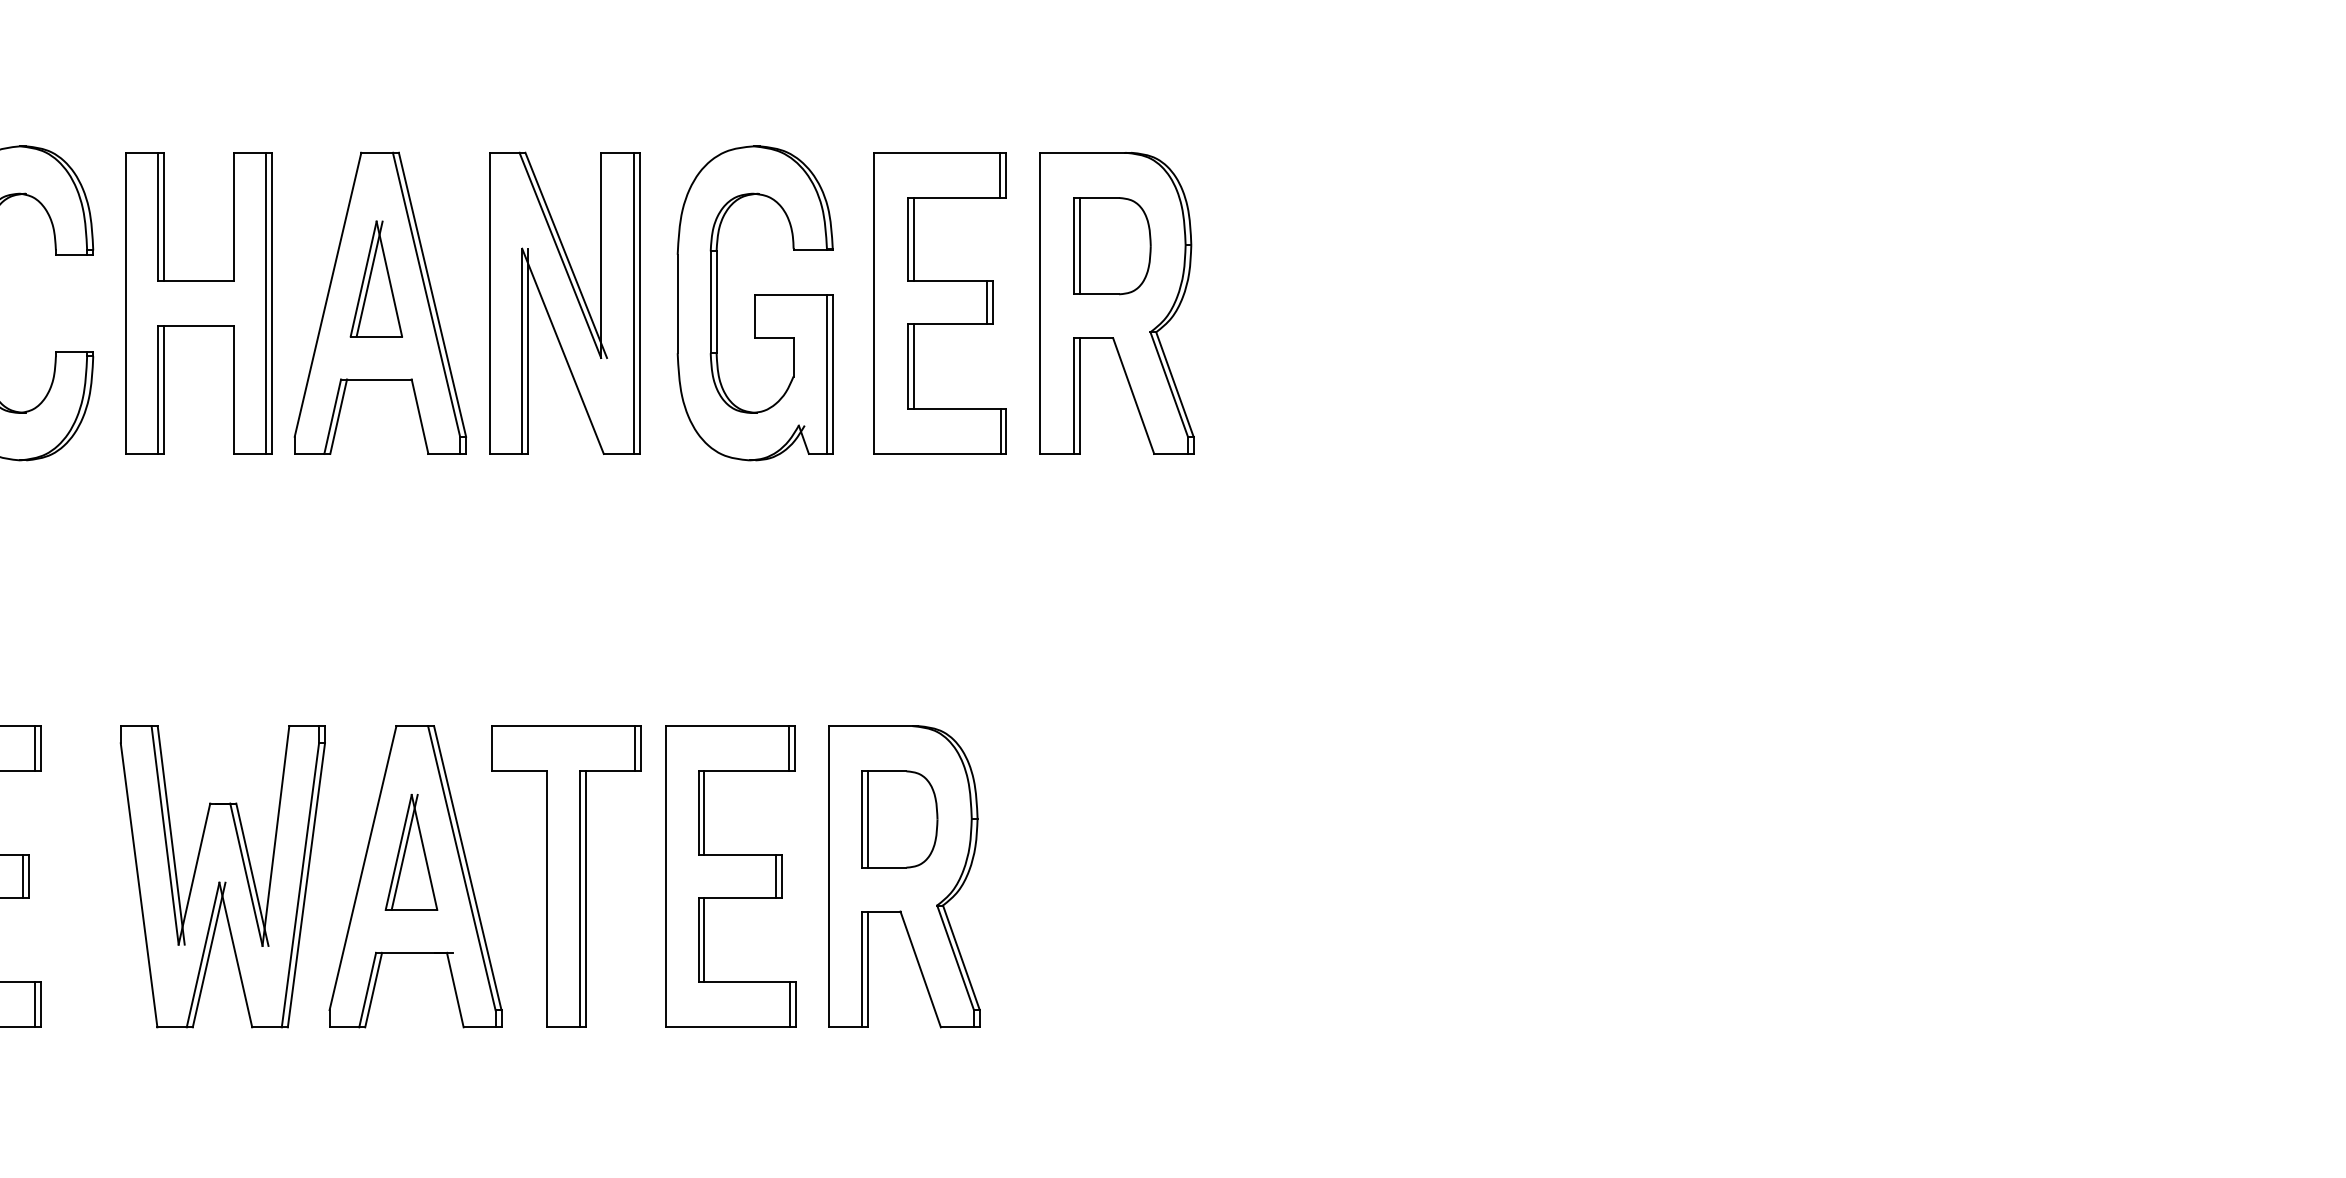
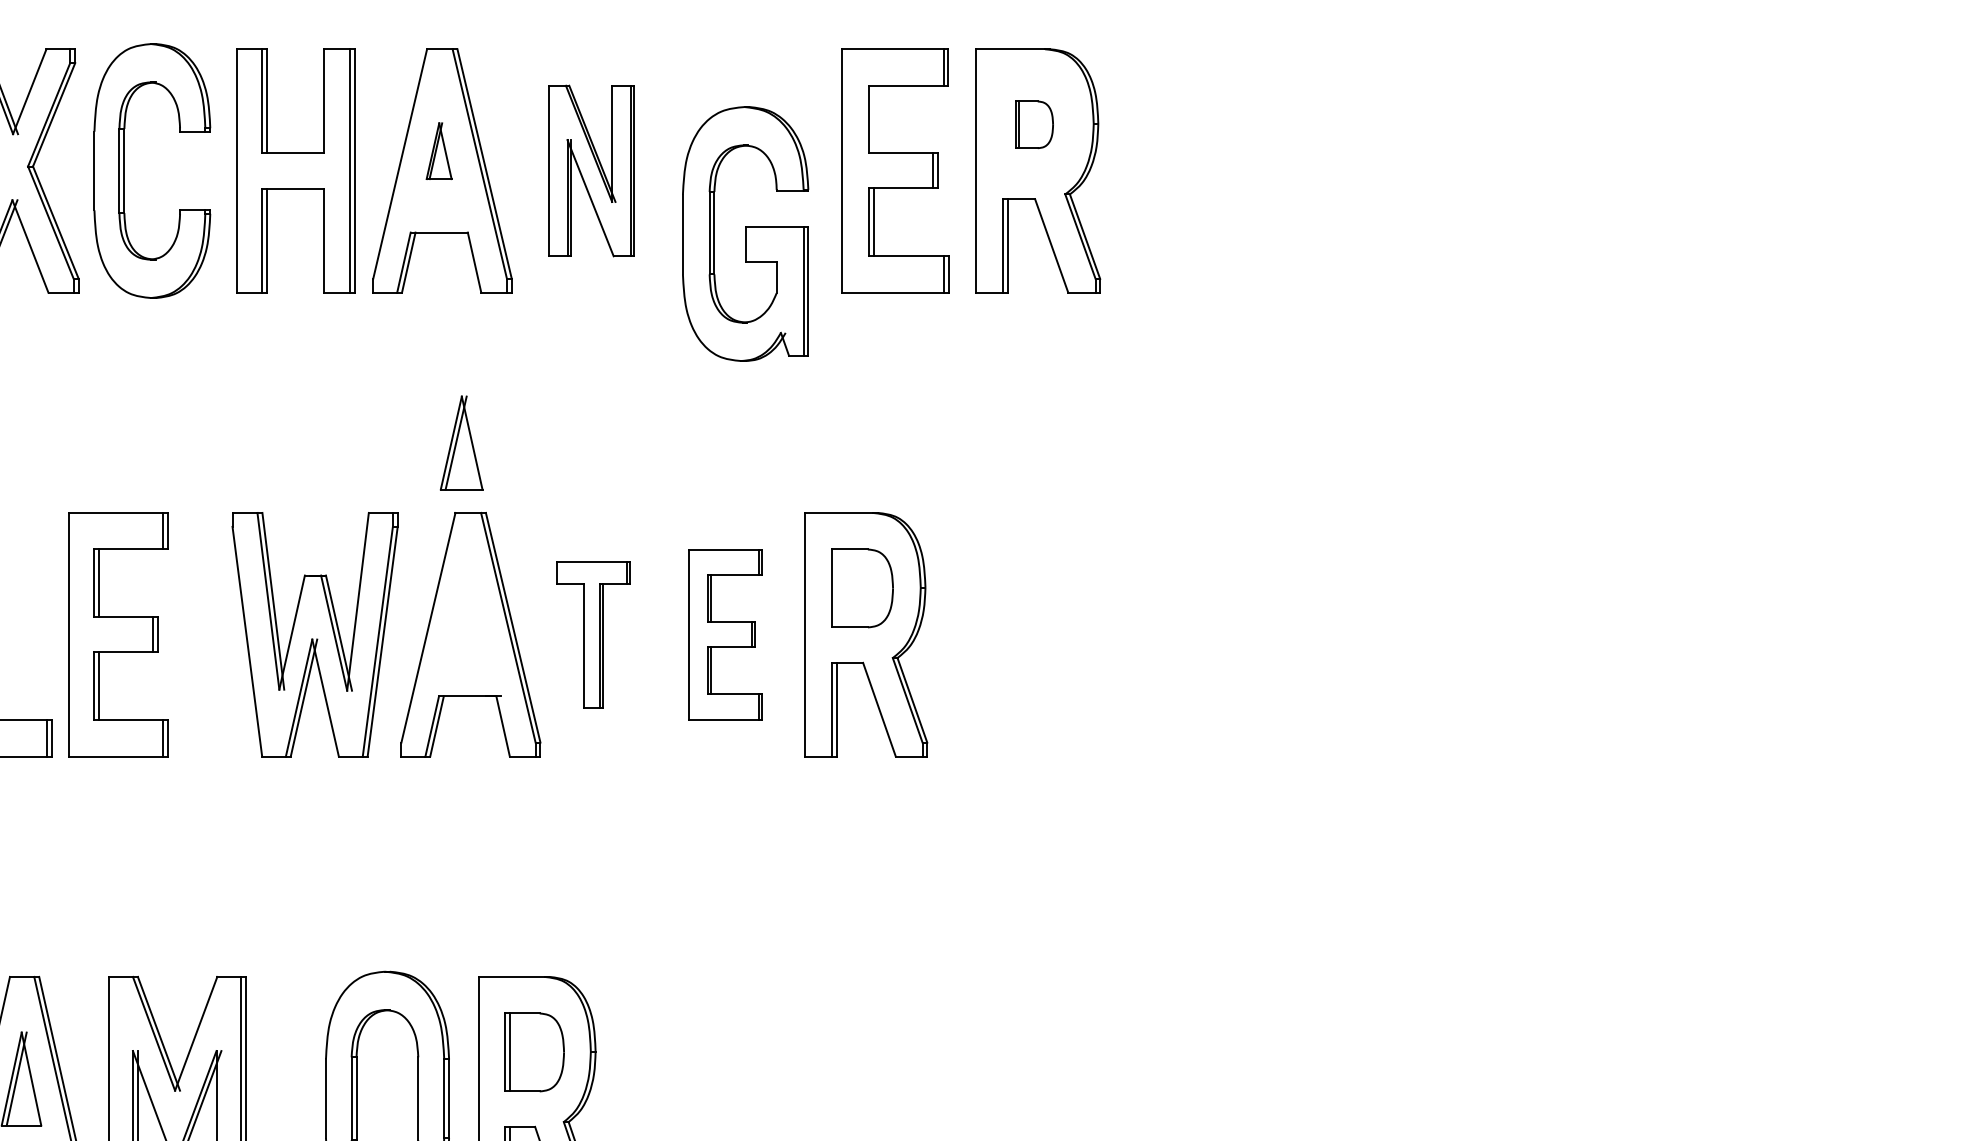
line: (913, 239) -> (873, 119), removed
part: (1112, 245) -> (1034, 124), size x0.6
part: (375, 277) -> (438, 150), size x0.6
part: (564, 302) -> (591, 170), size x0.7
part: (755, 302) -> (745, 233), moved
line: (867, 819) -> (836, 588), removed
part: (411, 851) -> (461, 442), moved
part: (567, 876) -> (593, 634), size x0.6
part: (730, 876) -> (725, 634), size x0.7

